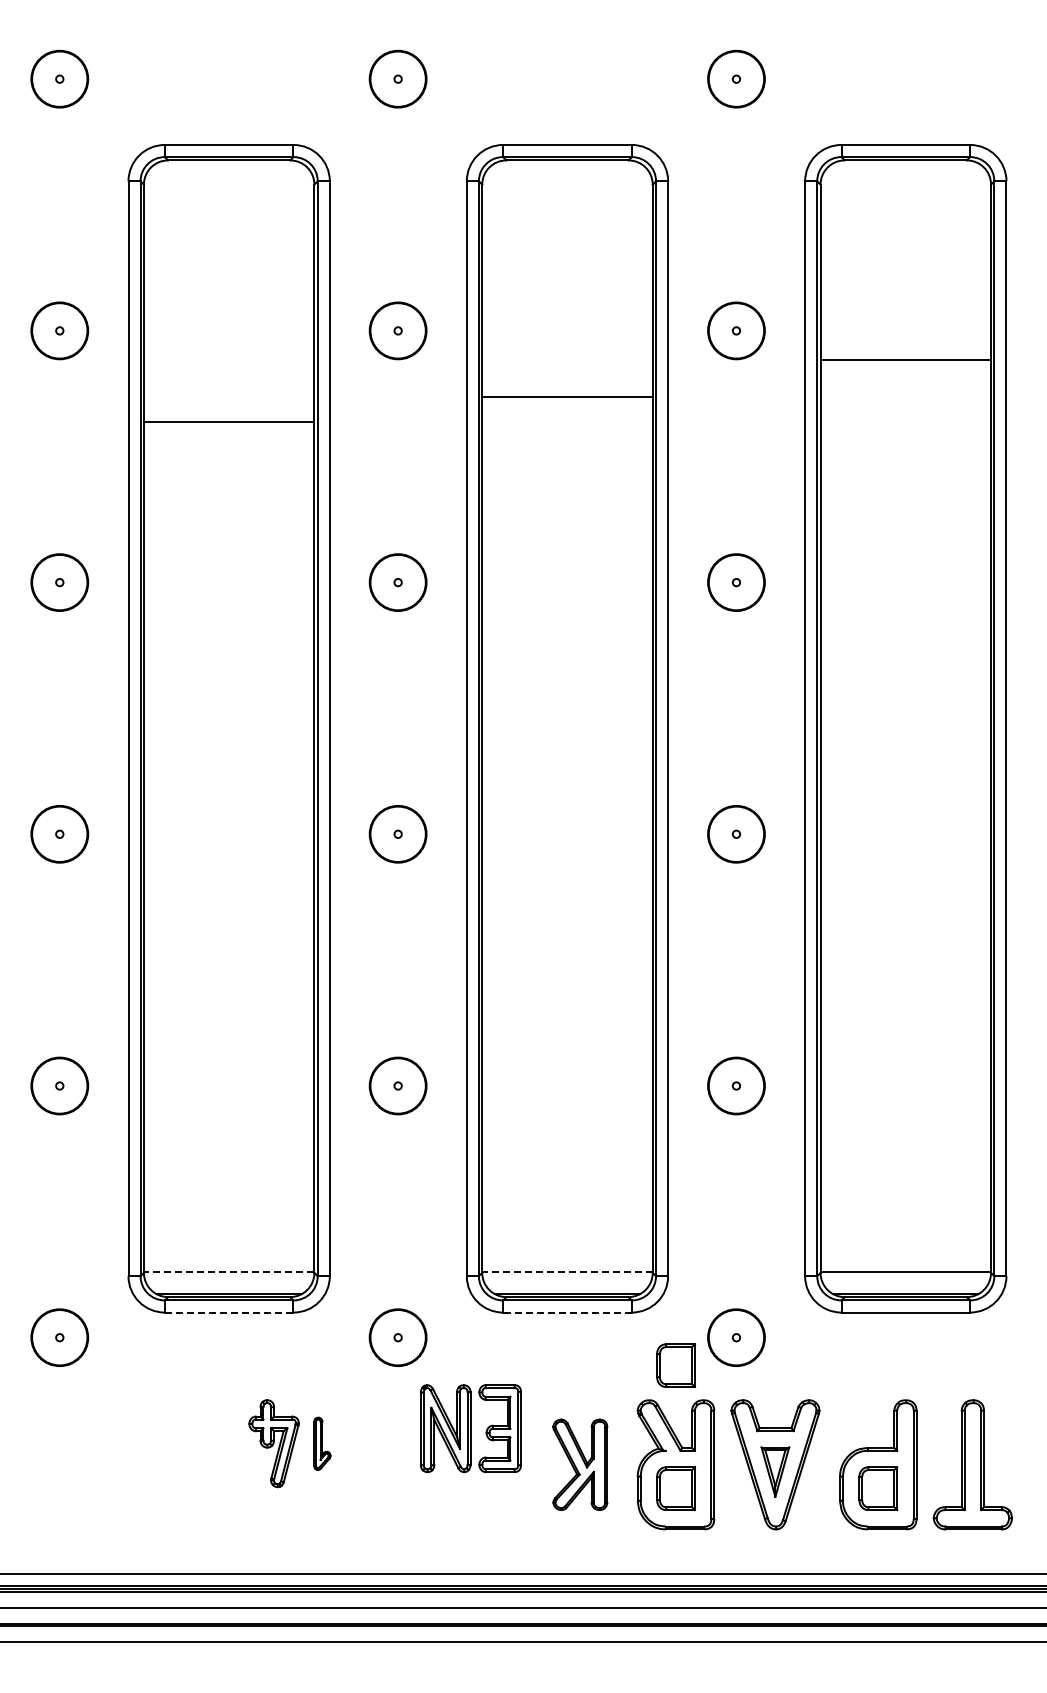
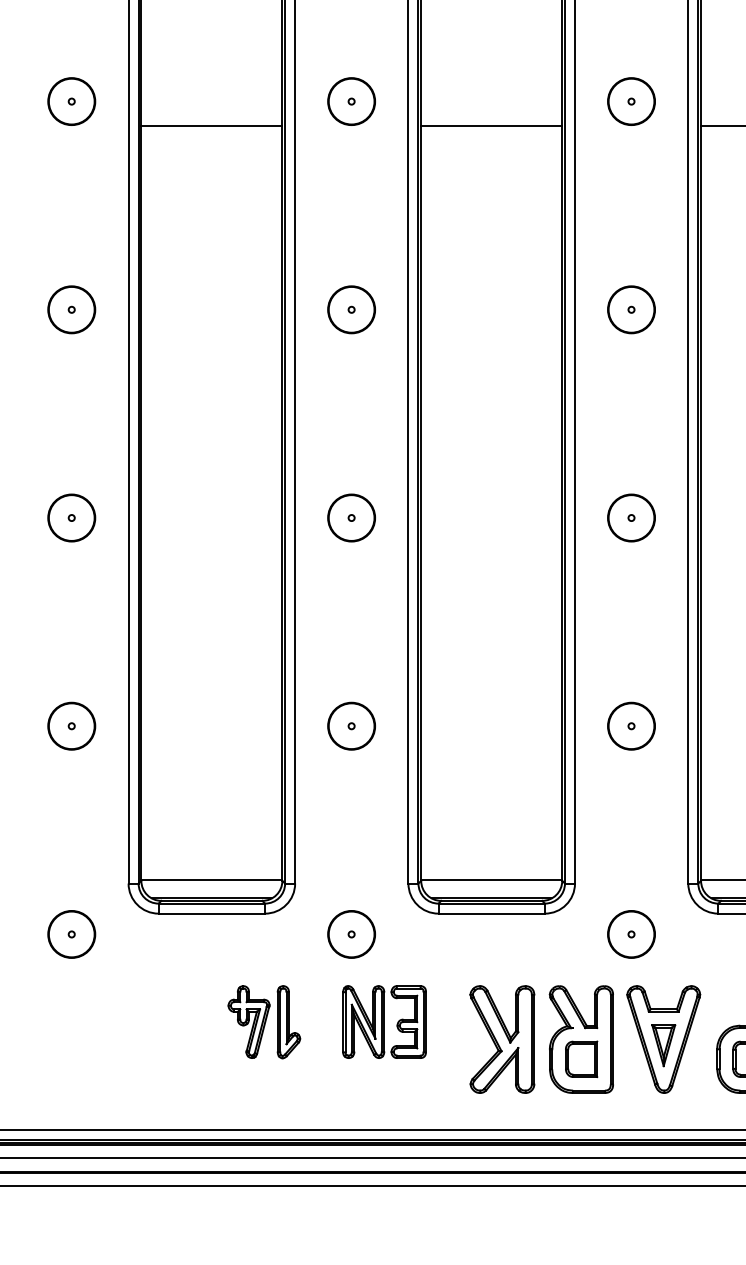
line: (567, 397) -> (491, 126), moved
line: (228, 422) -> (211, 126), moved
line: (228, 1271) -> (211, 879), dashed -> solid
line: (566, 1271) -> (490, 879), dashed -> solid
line: (228, 1312) -> (211, 913), dashed -> solid
line: (566, 1312) -> (490, 913), dashed -> solid
part: (675, 1365) -> (581, 957), removed
part: (470, 1428) -> (384, 1021), moved
part: (322, 1443) -> (289, 1021), size x1.67
part: (579, 1464) -> (501, 1039), size x1.43

